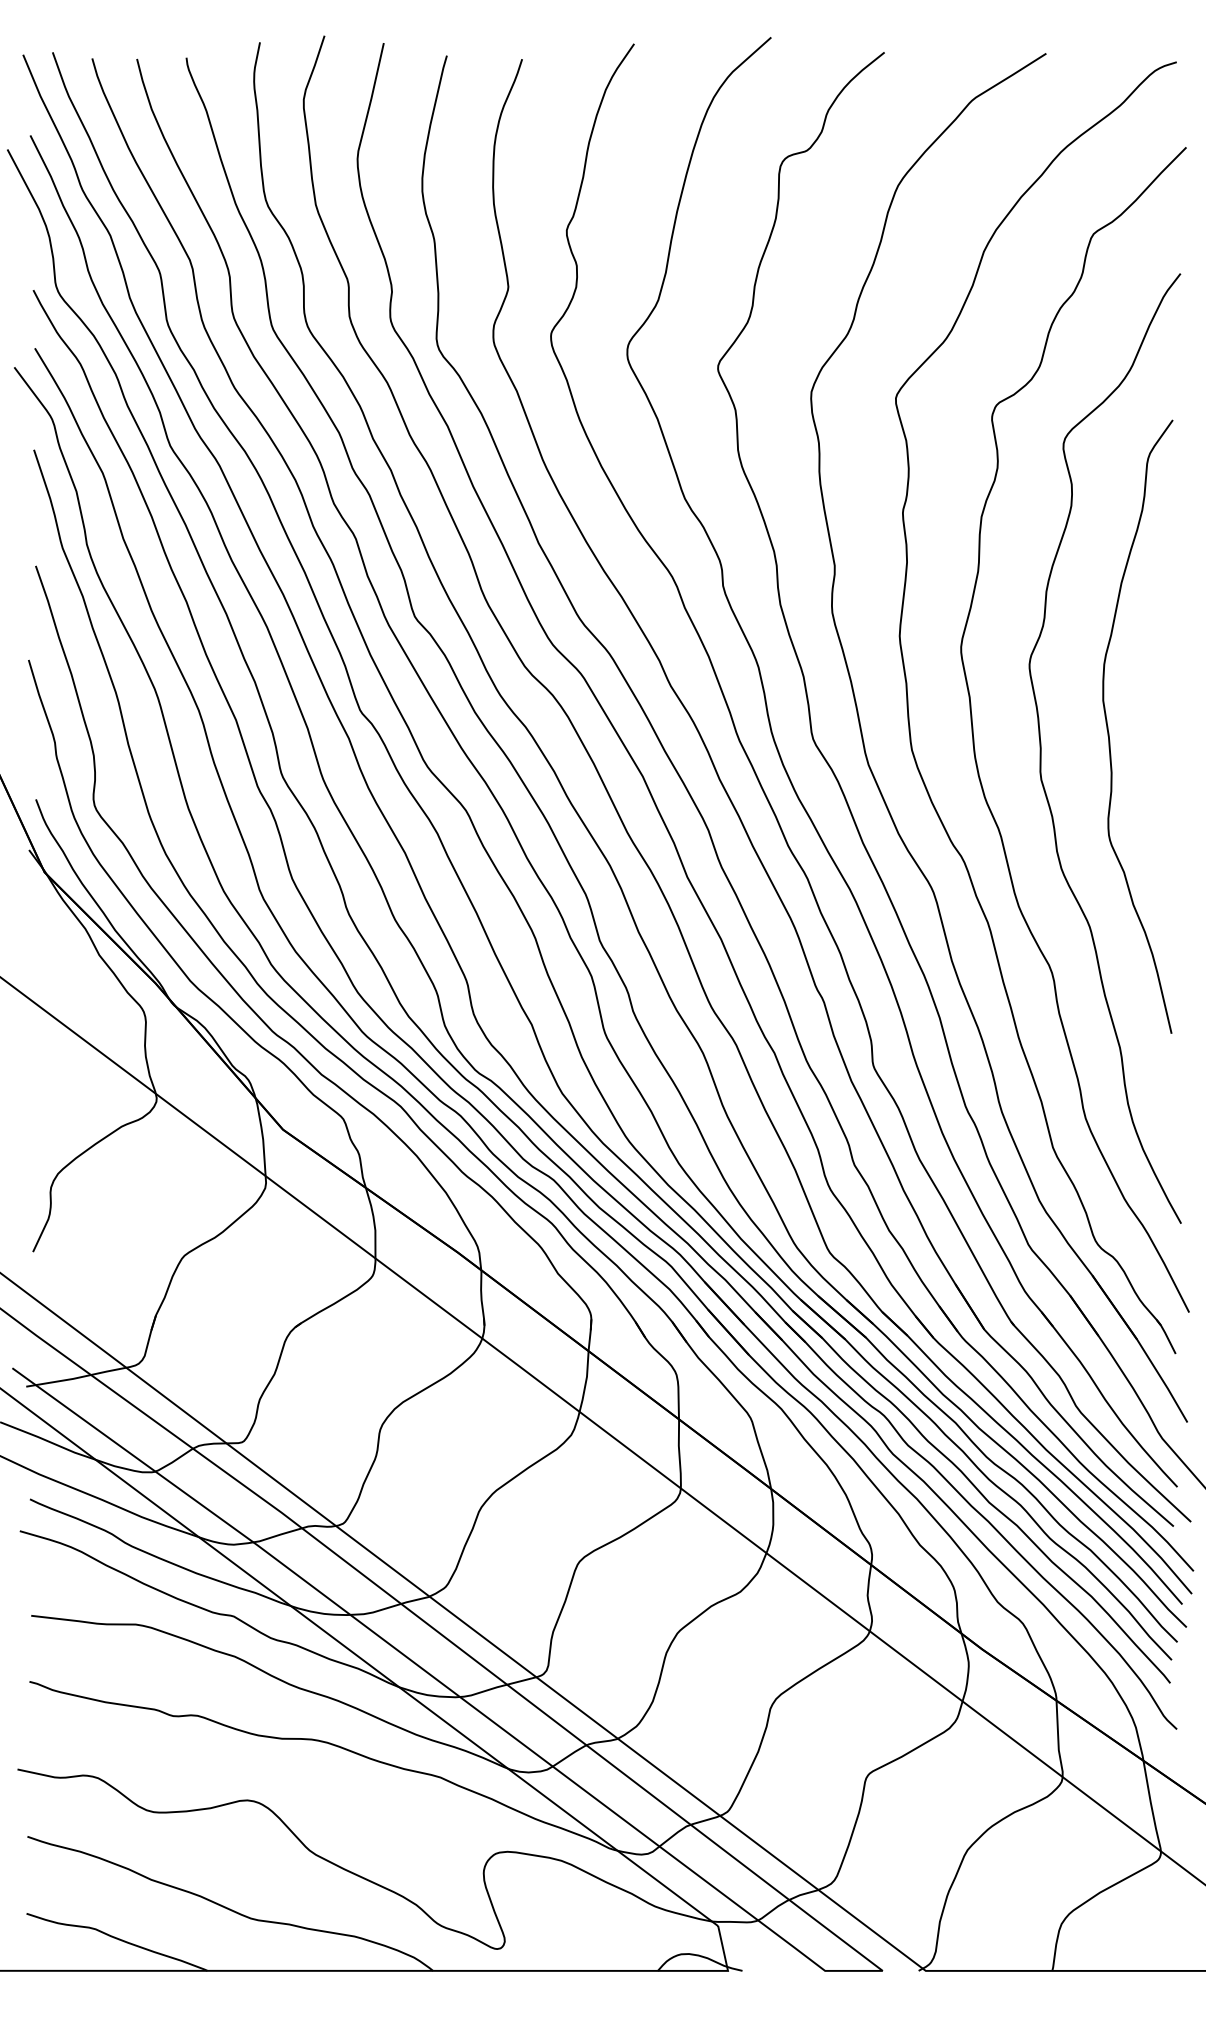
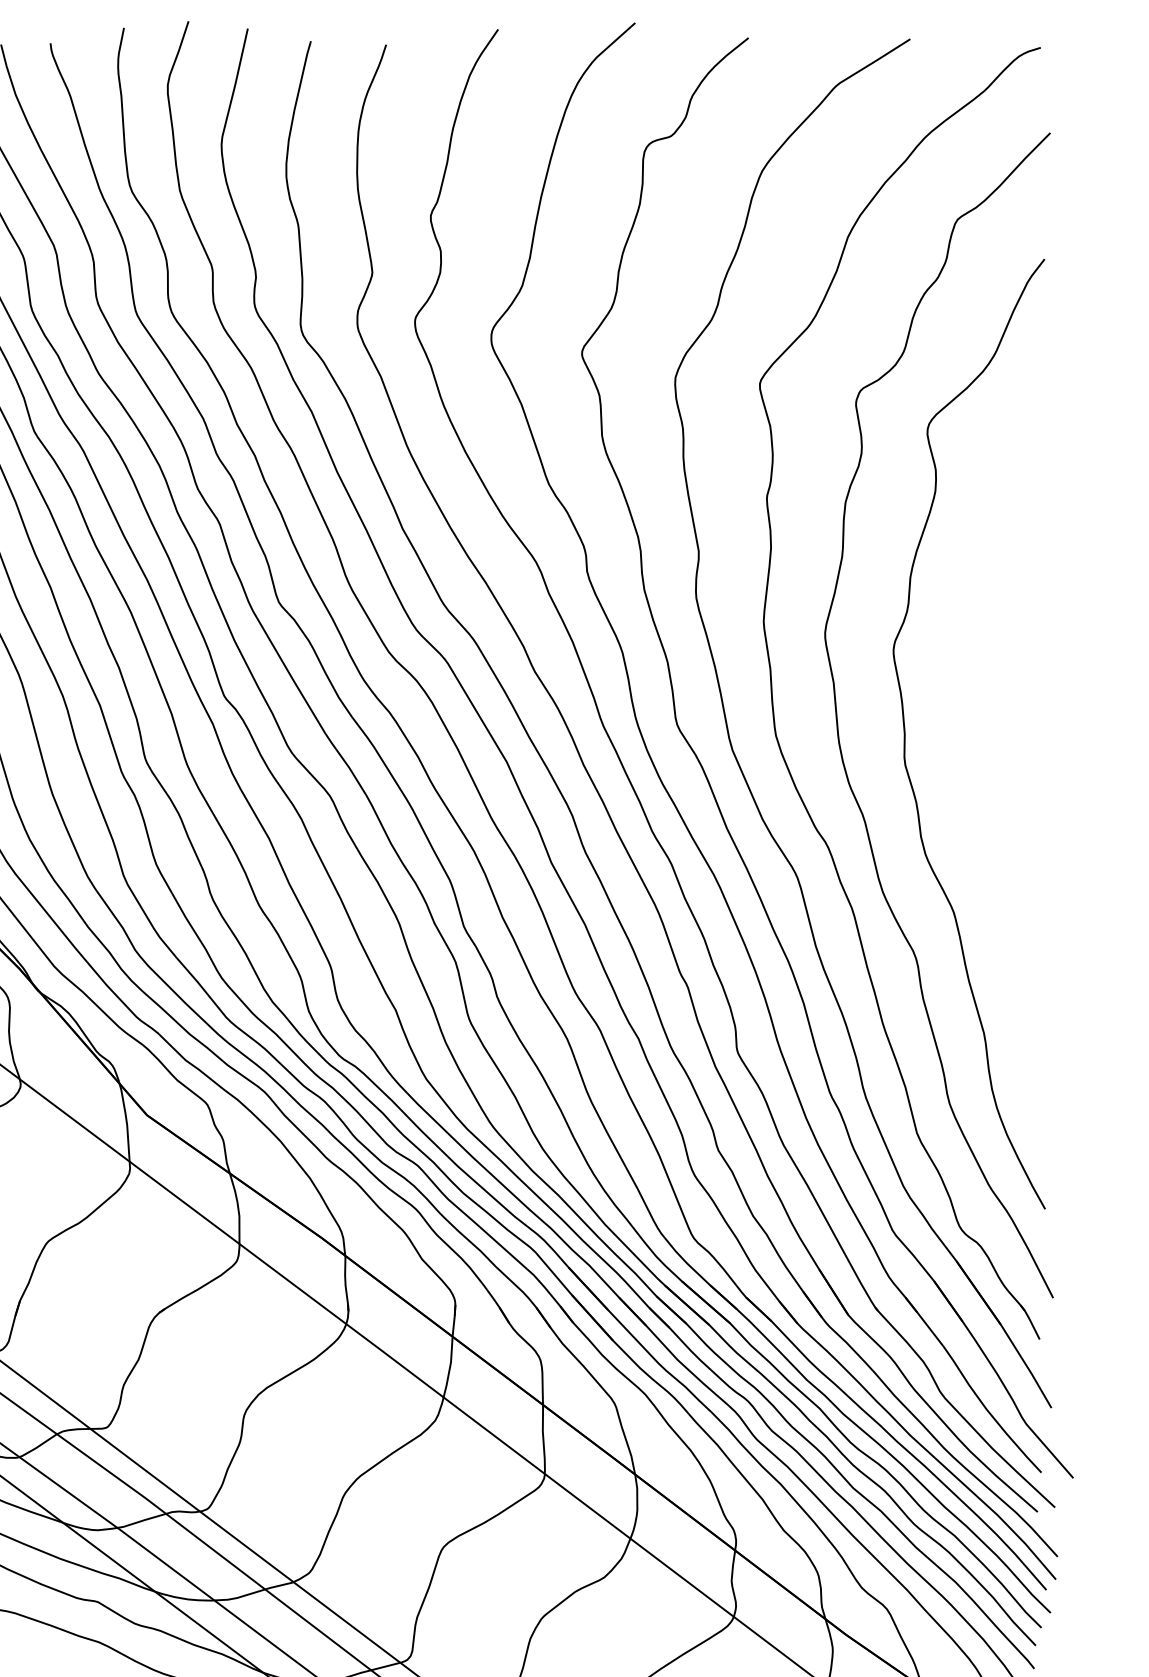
curve: (1109, 732) -> (973, 718), removed

